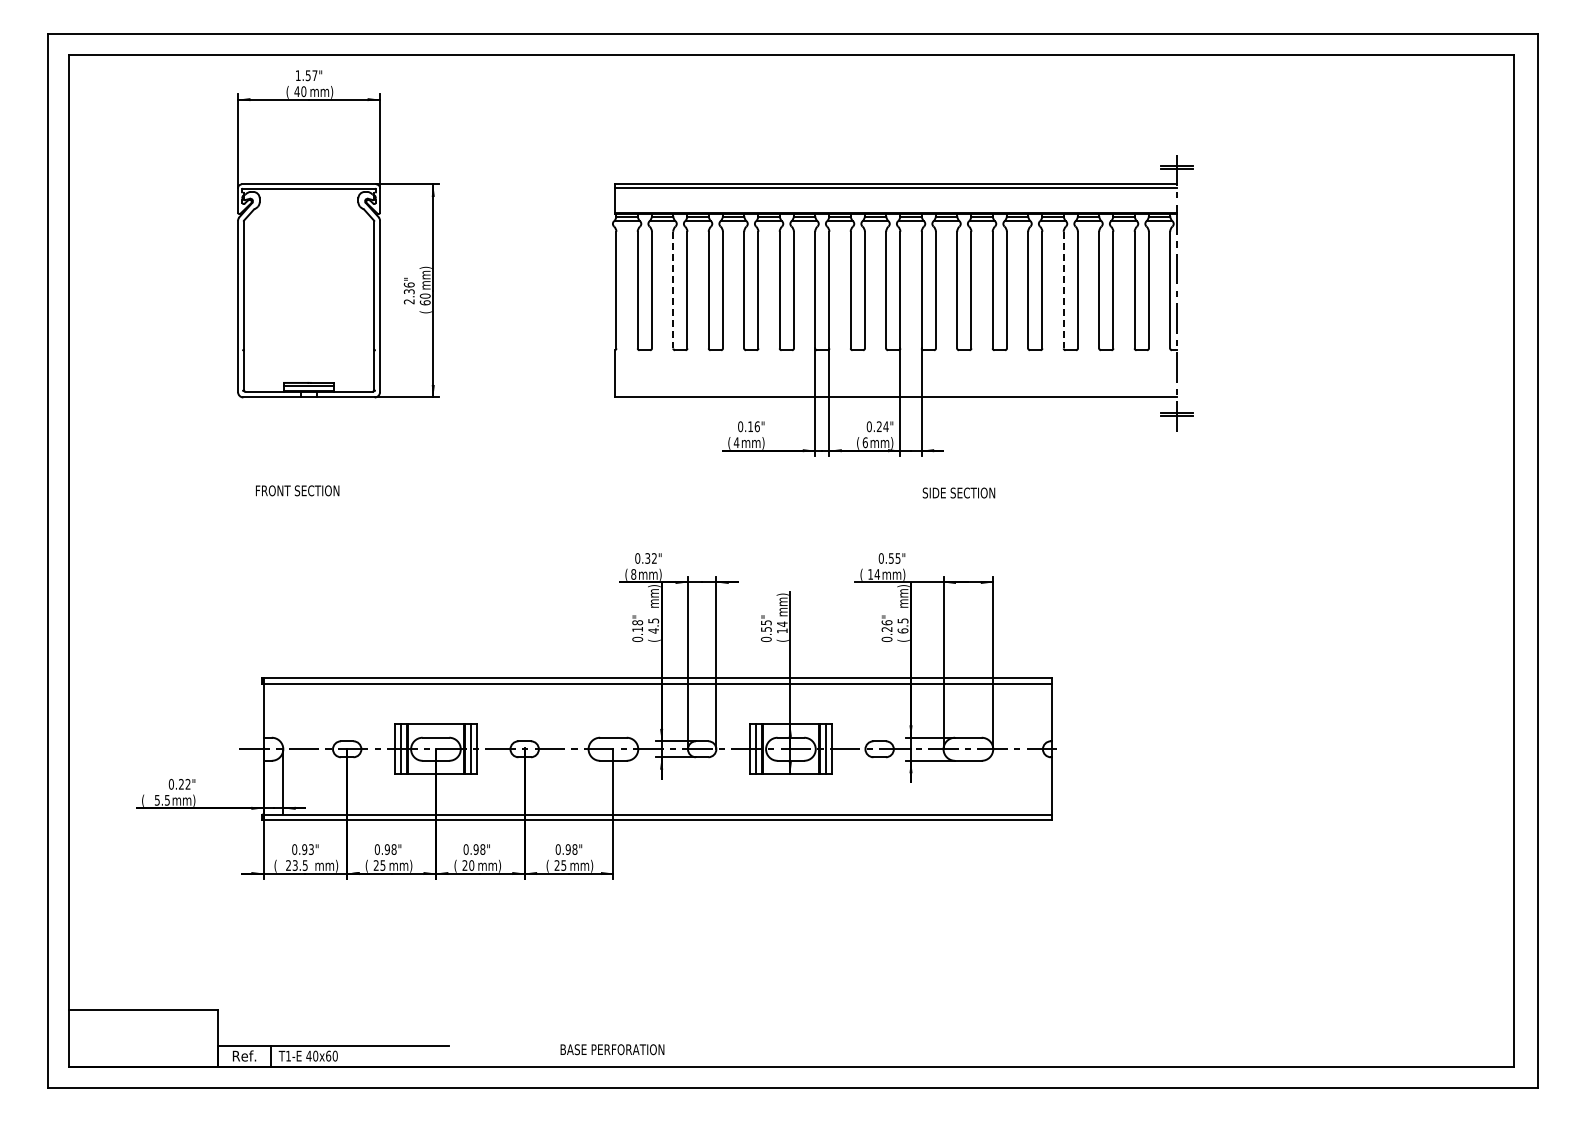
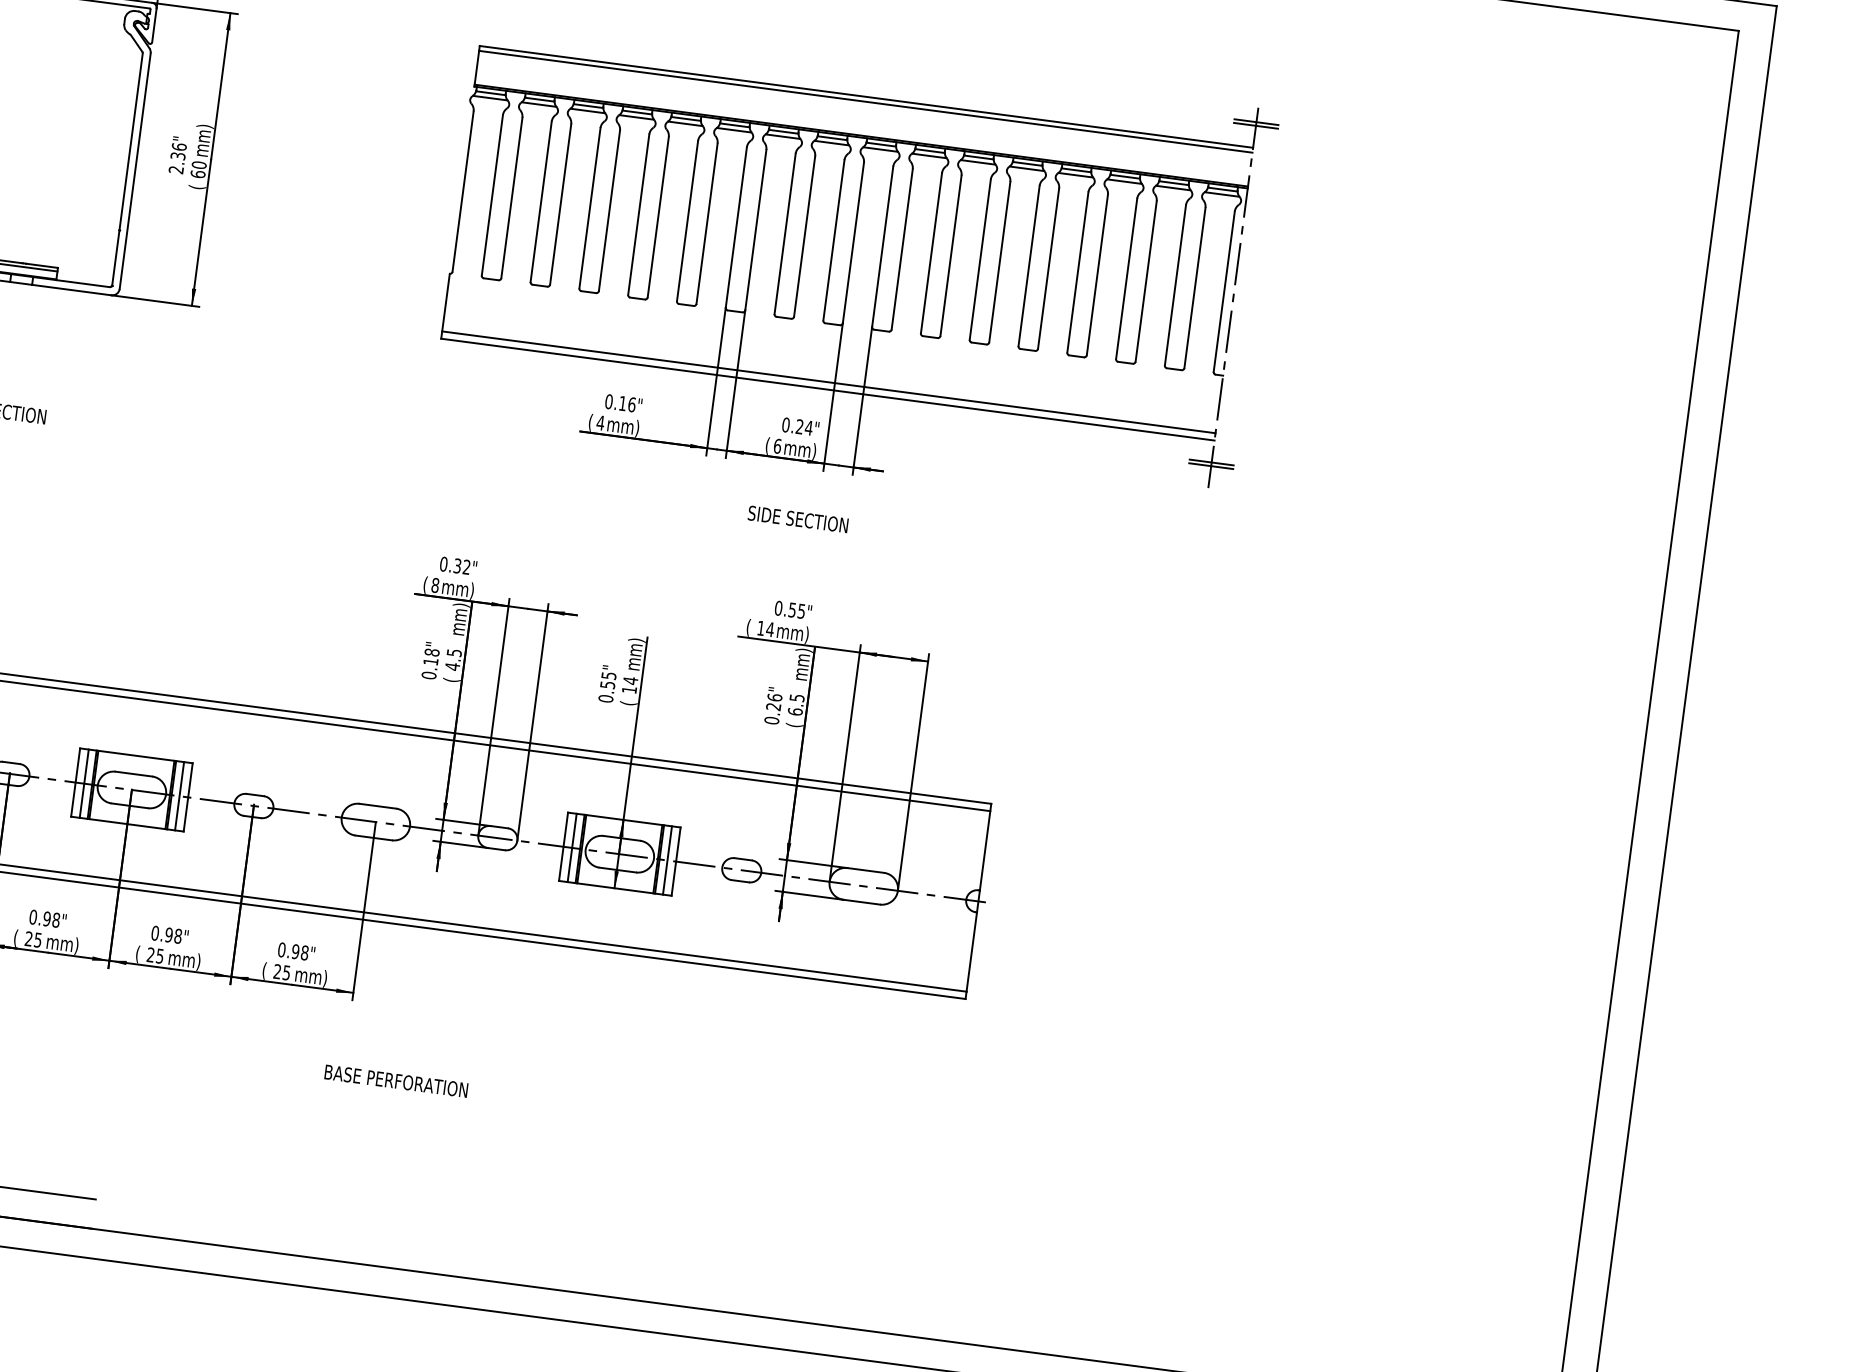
line: (673, 290) -> (541, 202), dashed -> solid
line: (1063, 290) -> (1077, 272), dashed -> solid
line: (895, 392) -> (828, 382), added
text: (958, 492) -> (797, 518), moved
text: (471, 865) -> (159, 956), 20 -> 25
text: (612, 1049) -> (396, 1081), moved

